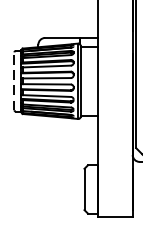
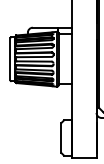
line: (14, 80) -> (10, 58), dashed -> solid

